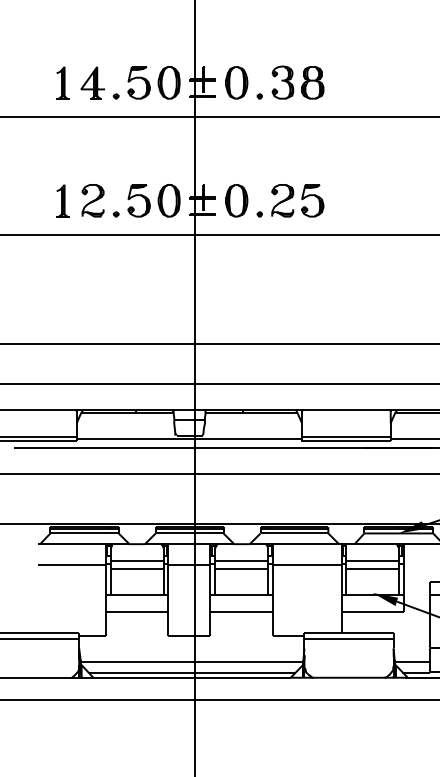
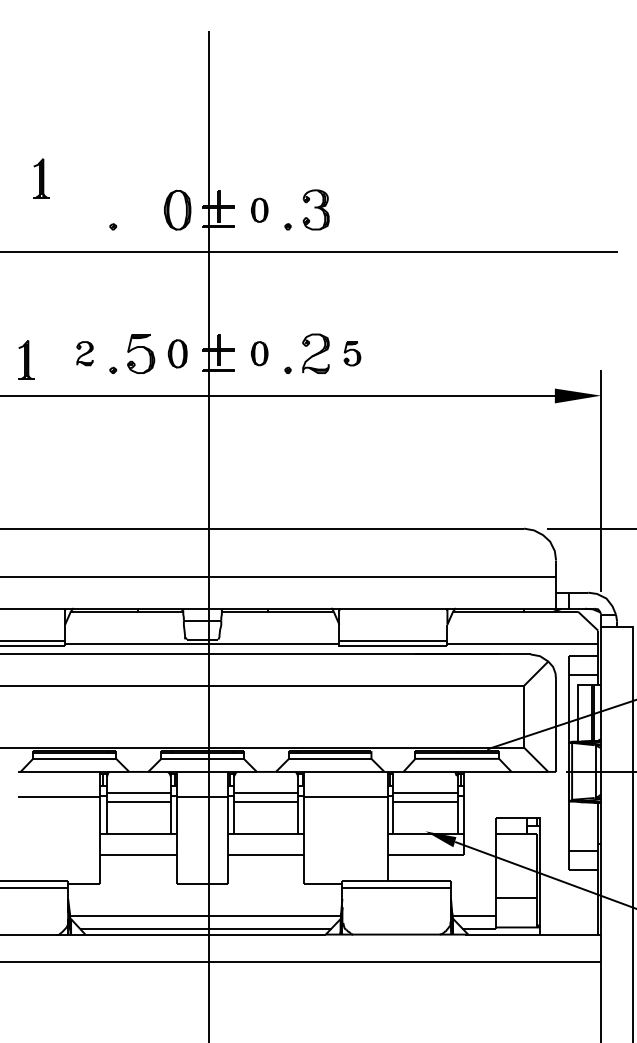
part: (63, 83) -> (41, 178), moved
part: (92, 83) -> (84, 210), removed
part: (139, 83) -> (141, 210), removed
part: (236, 83) -> (259, 210), size x0.6
part: (312, 83) -> (352, 210), removed
part: (63, 200) -> (26, 359), moved
part: (92, 200) -> (84, 353), size x0.6
part: (169, 200) -> (177, 353), size x0.7
part: (236, 200) -> (259, 353), size x0.6
part: (312, 200) -> (352, 353), size x0.6
fill: (412, 527) -> (473, 751), removed

